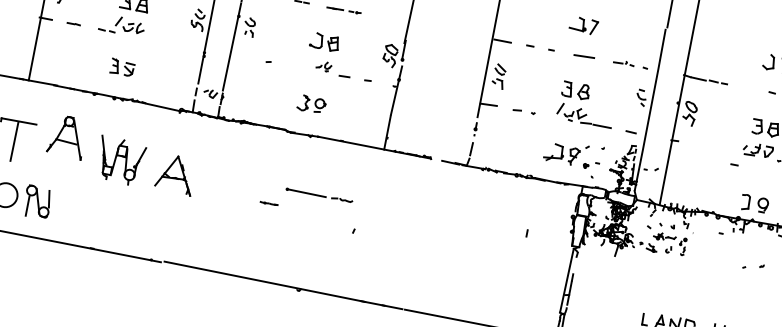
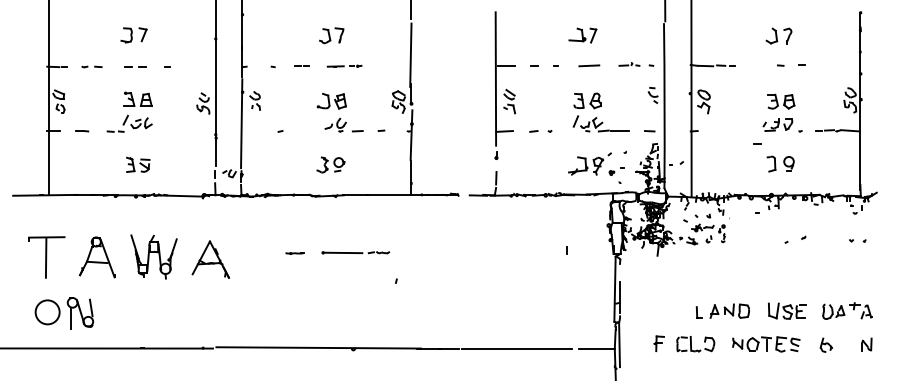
part: (323, 65) -> (335, 124), size x1.43
part: (66, 136) -> (96, 257), moved
line: (268, 203) -> (294, 253), moved
part: (754, 203) -> (780, 163), moved

